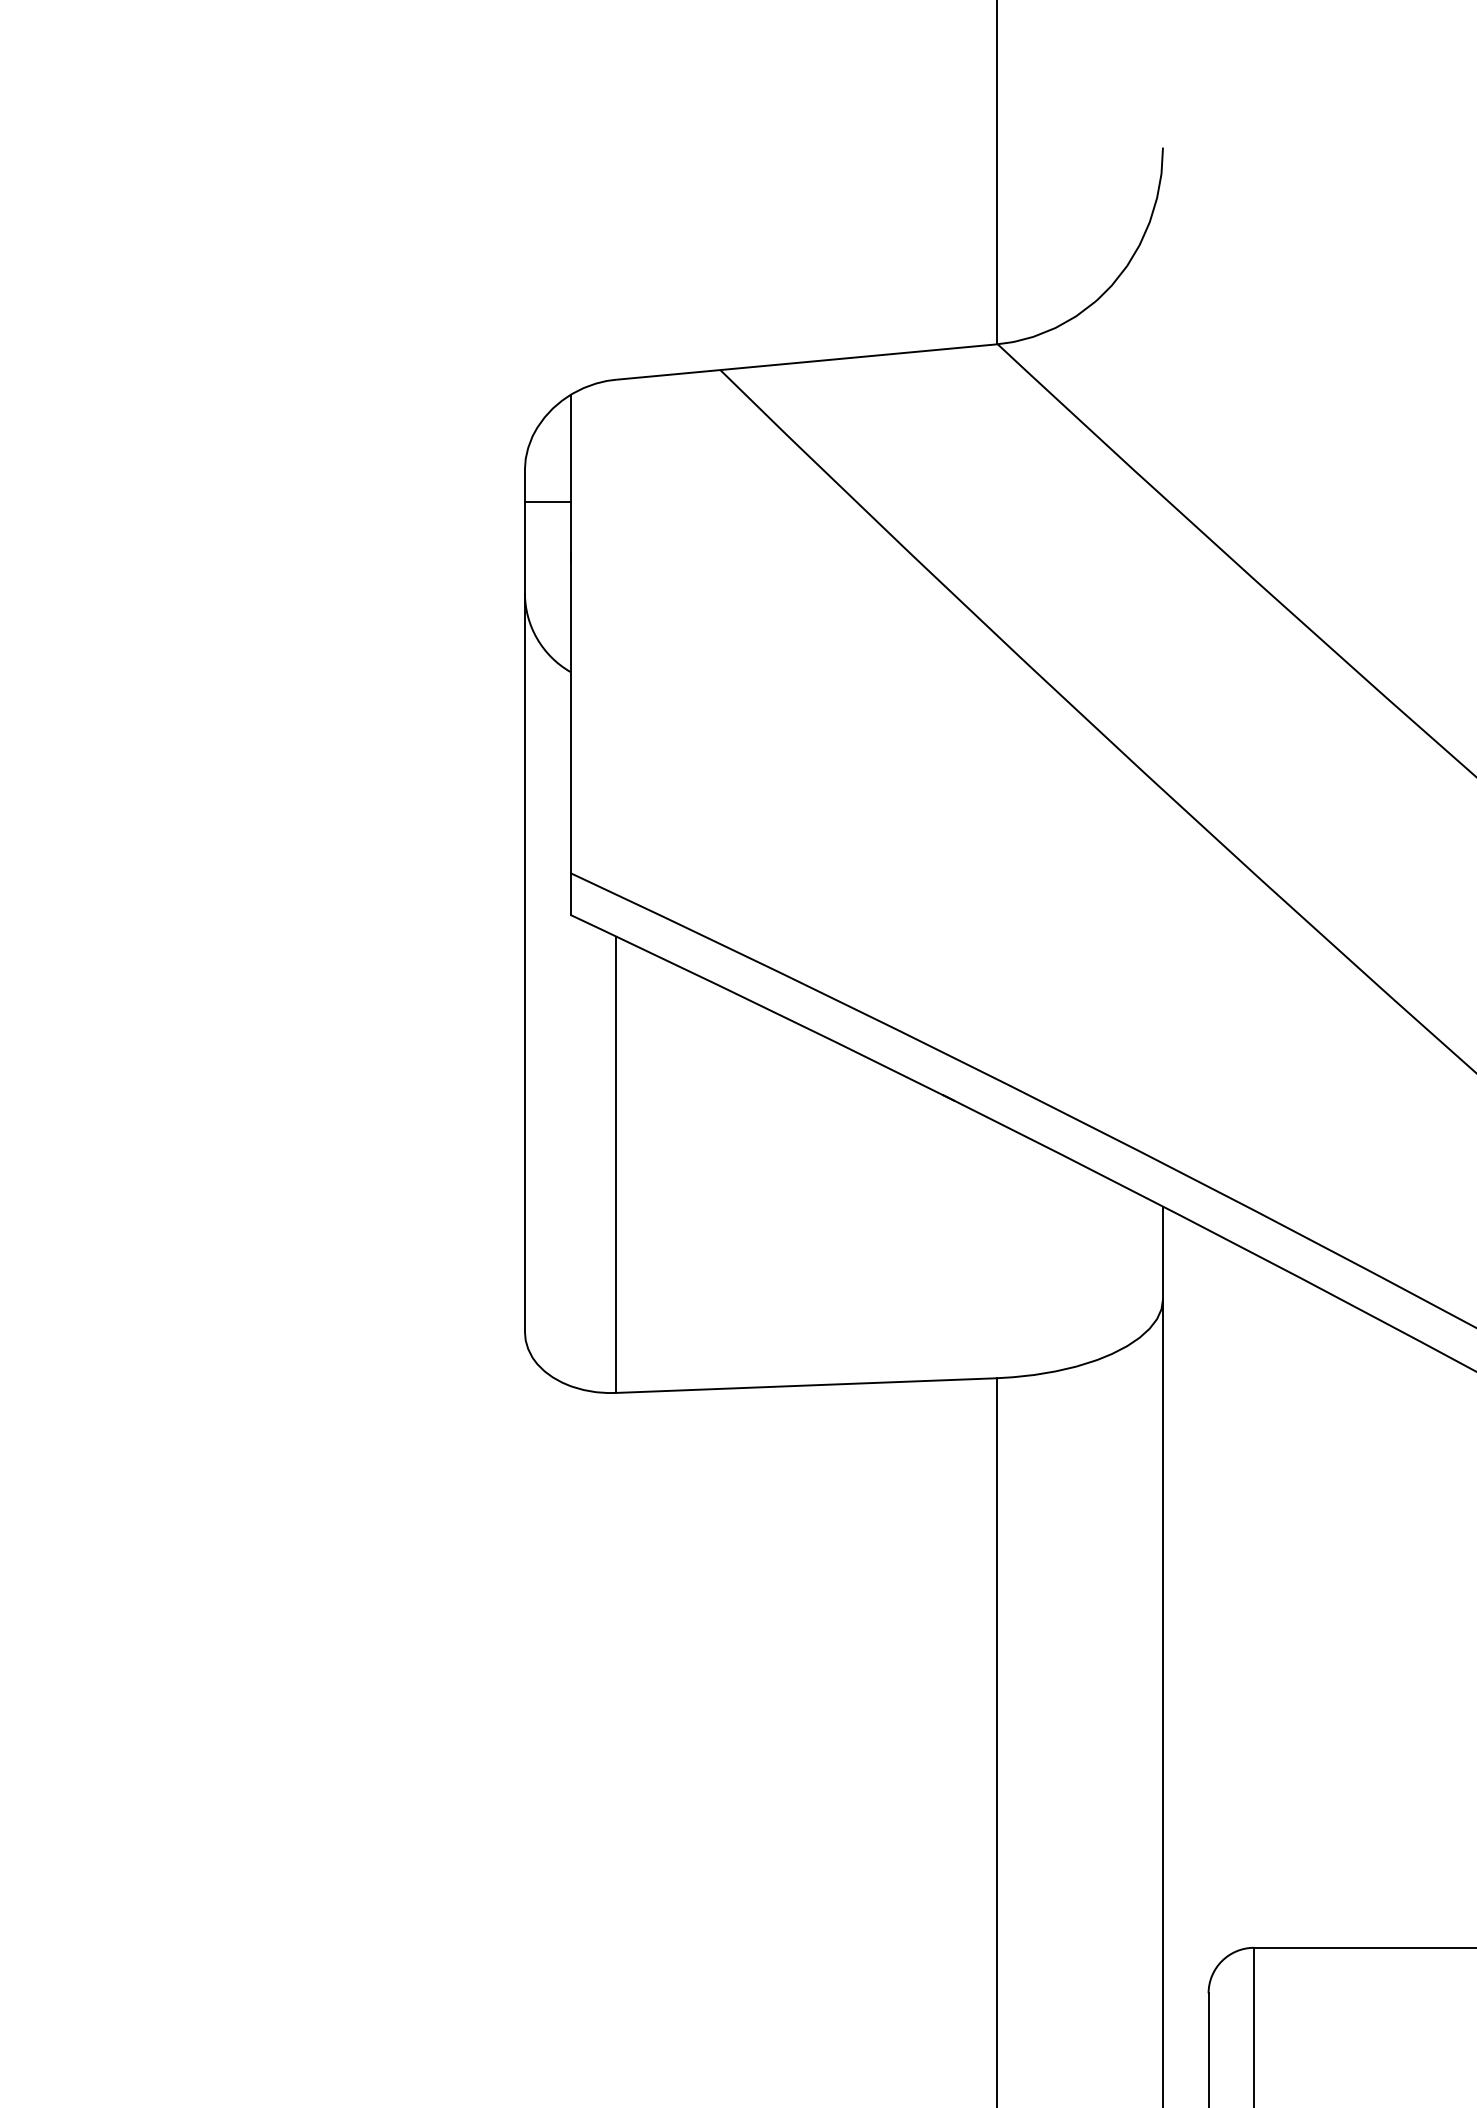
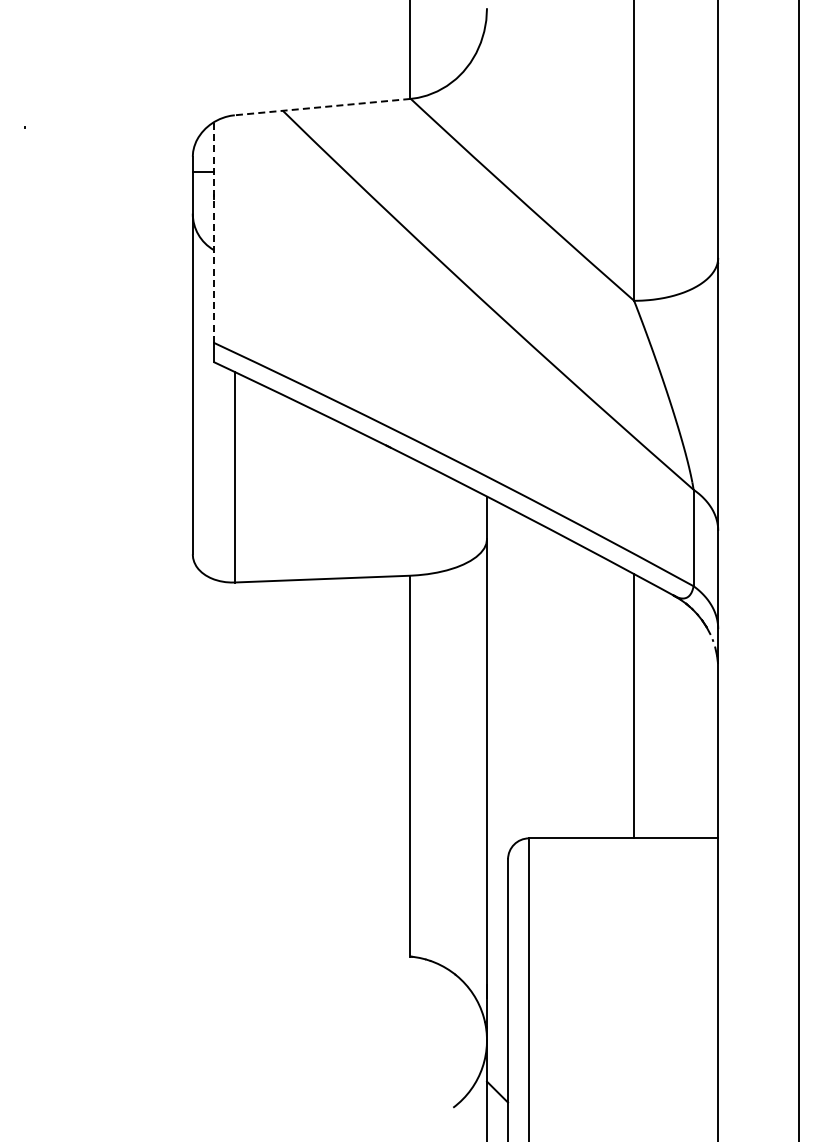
line: (806, 362) -> (322, 107), solid -> dashed
line: (569, 633) -> (213, 232), solid -> dashed

